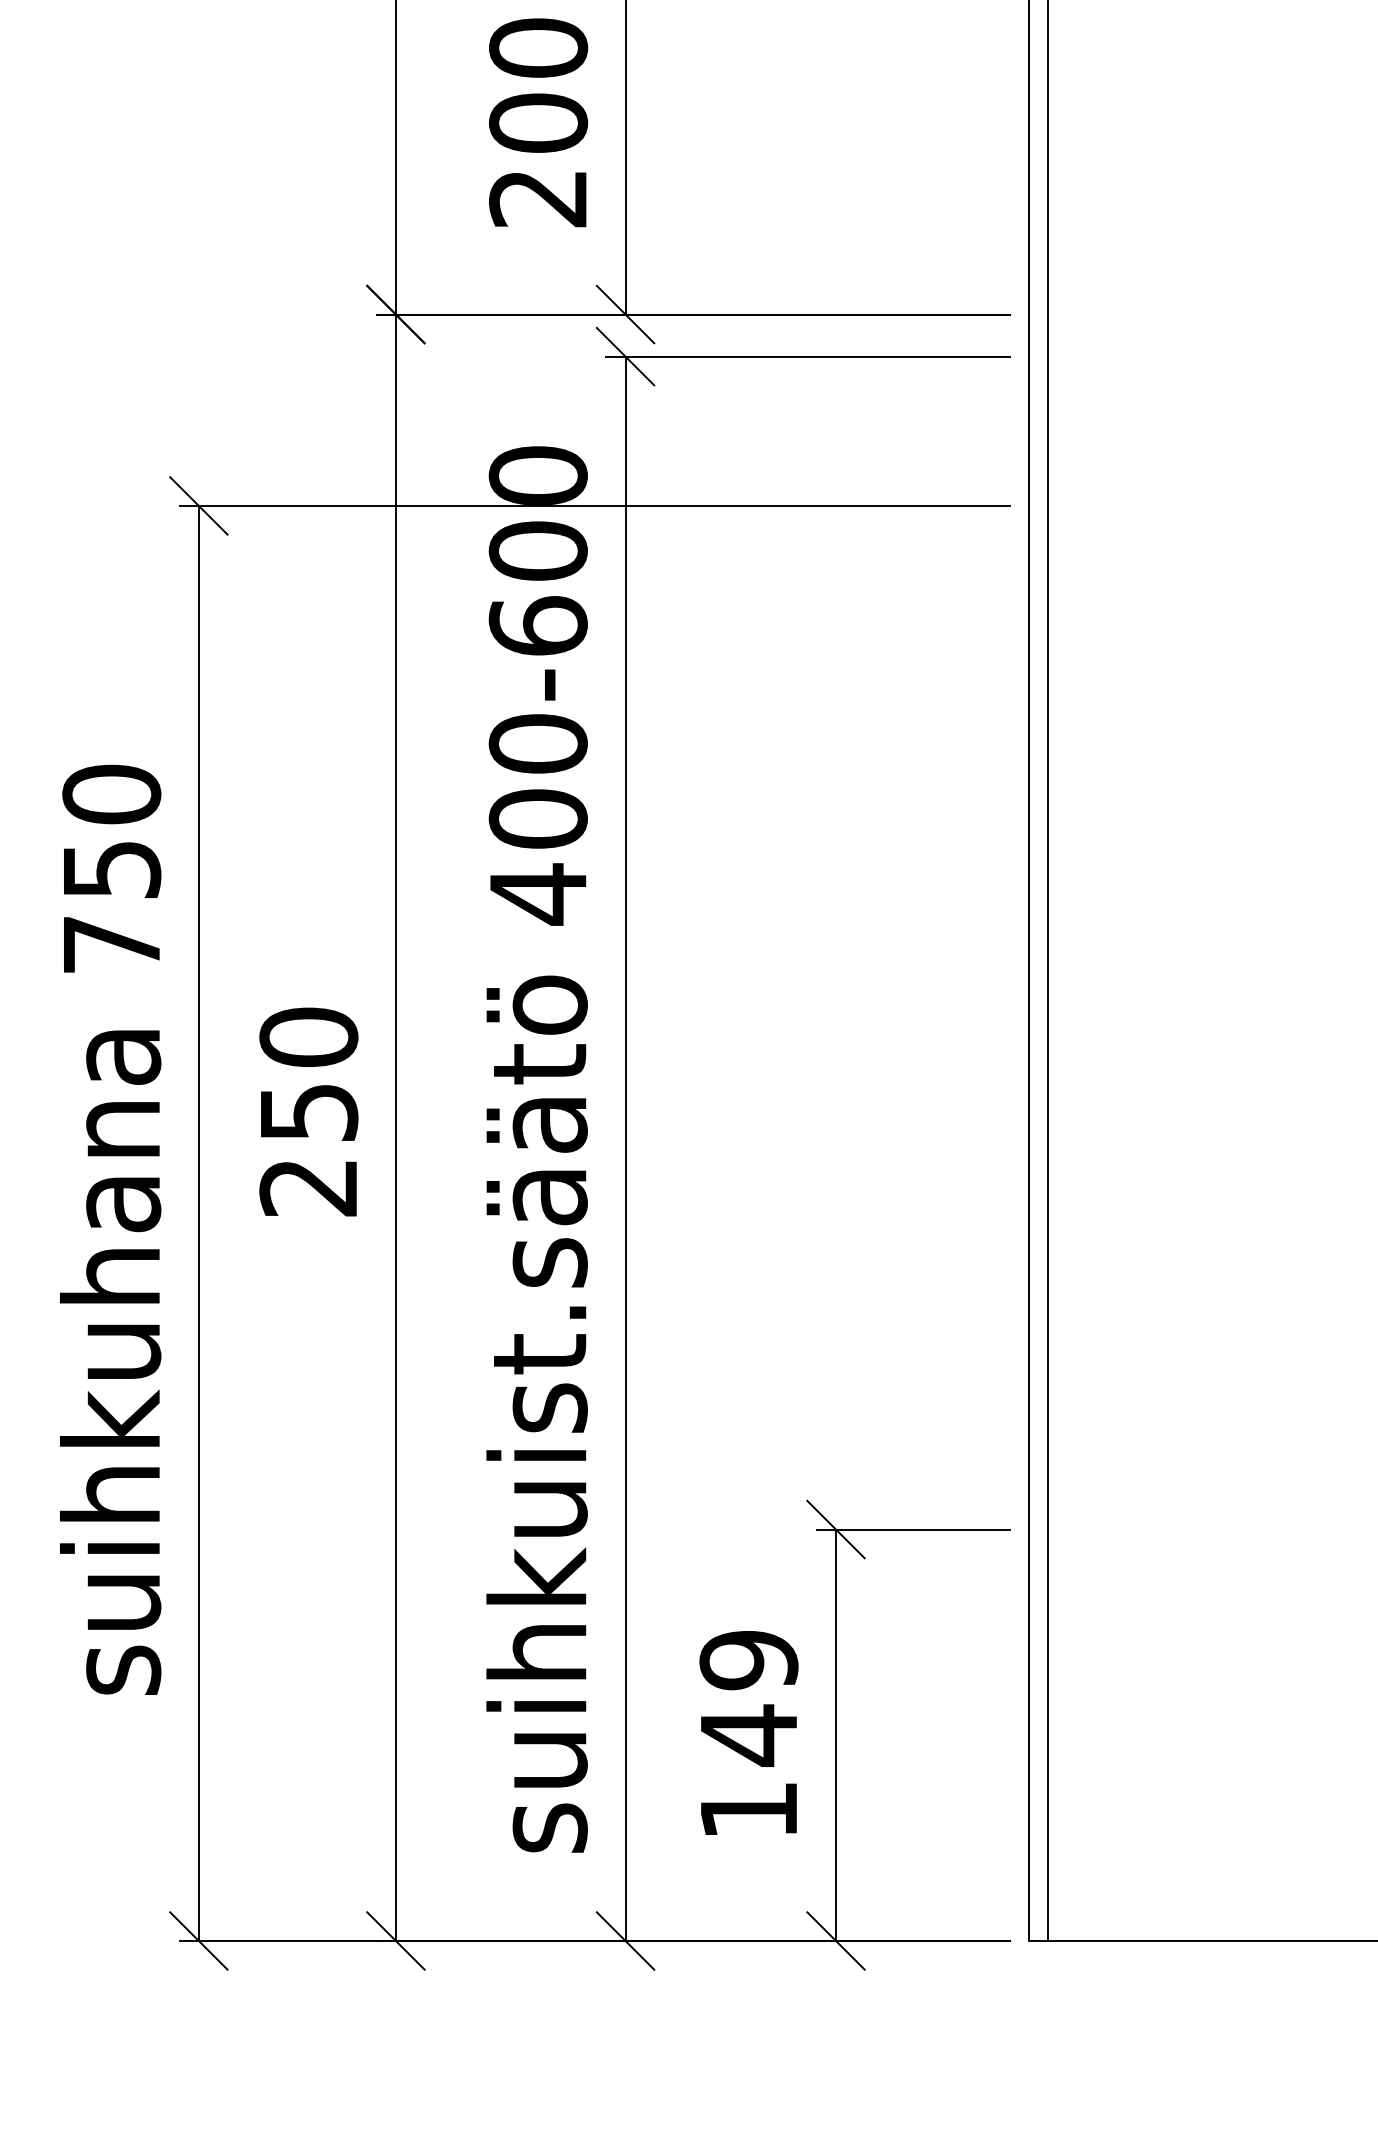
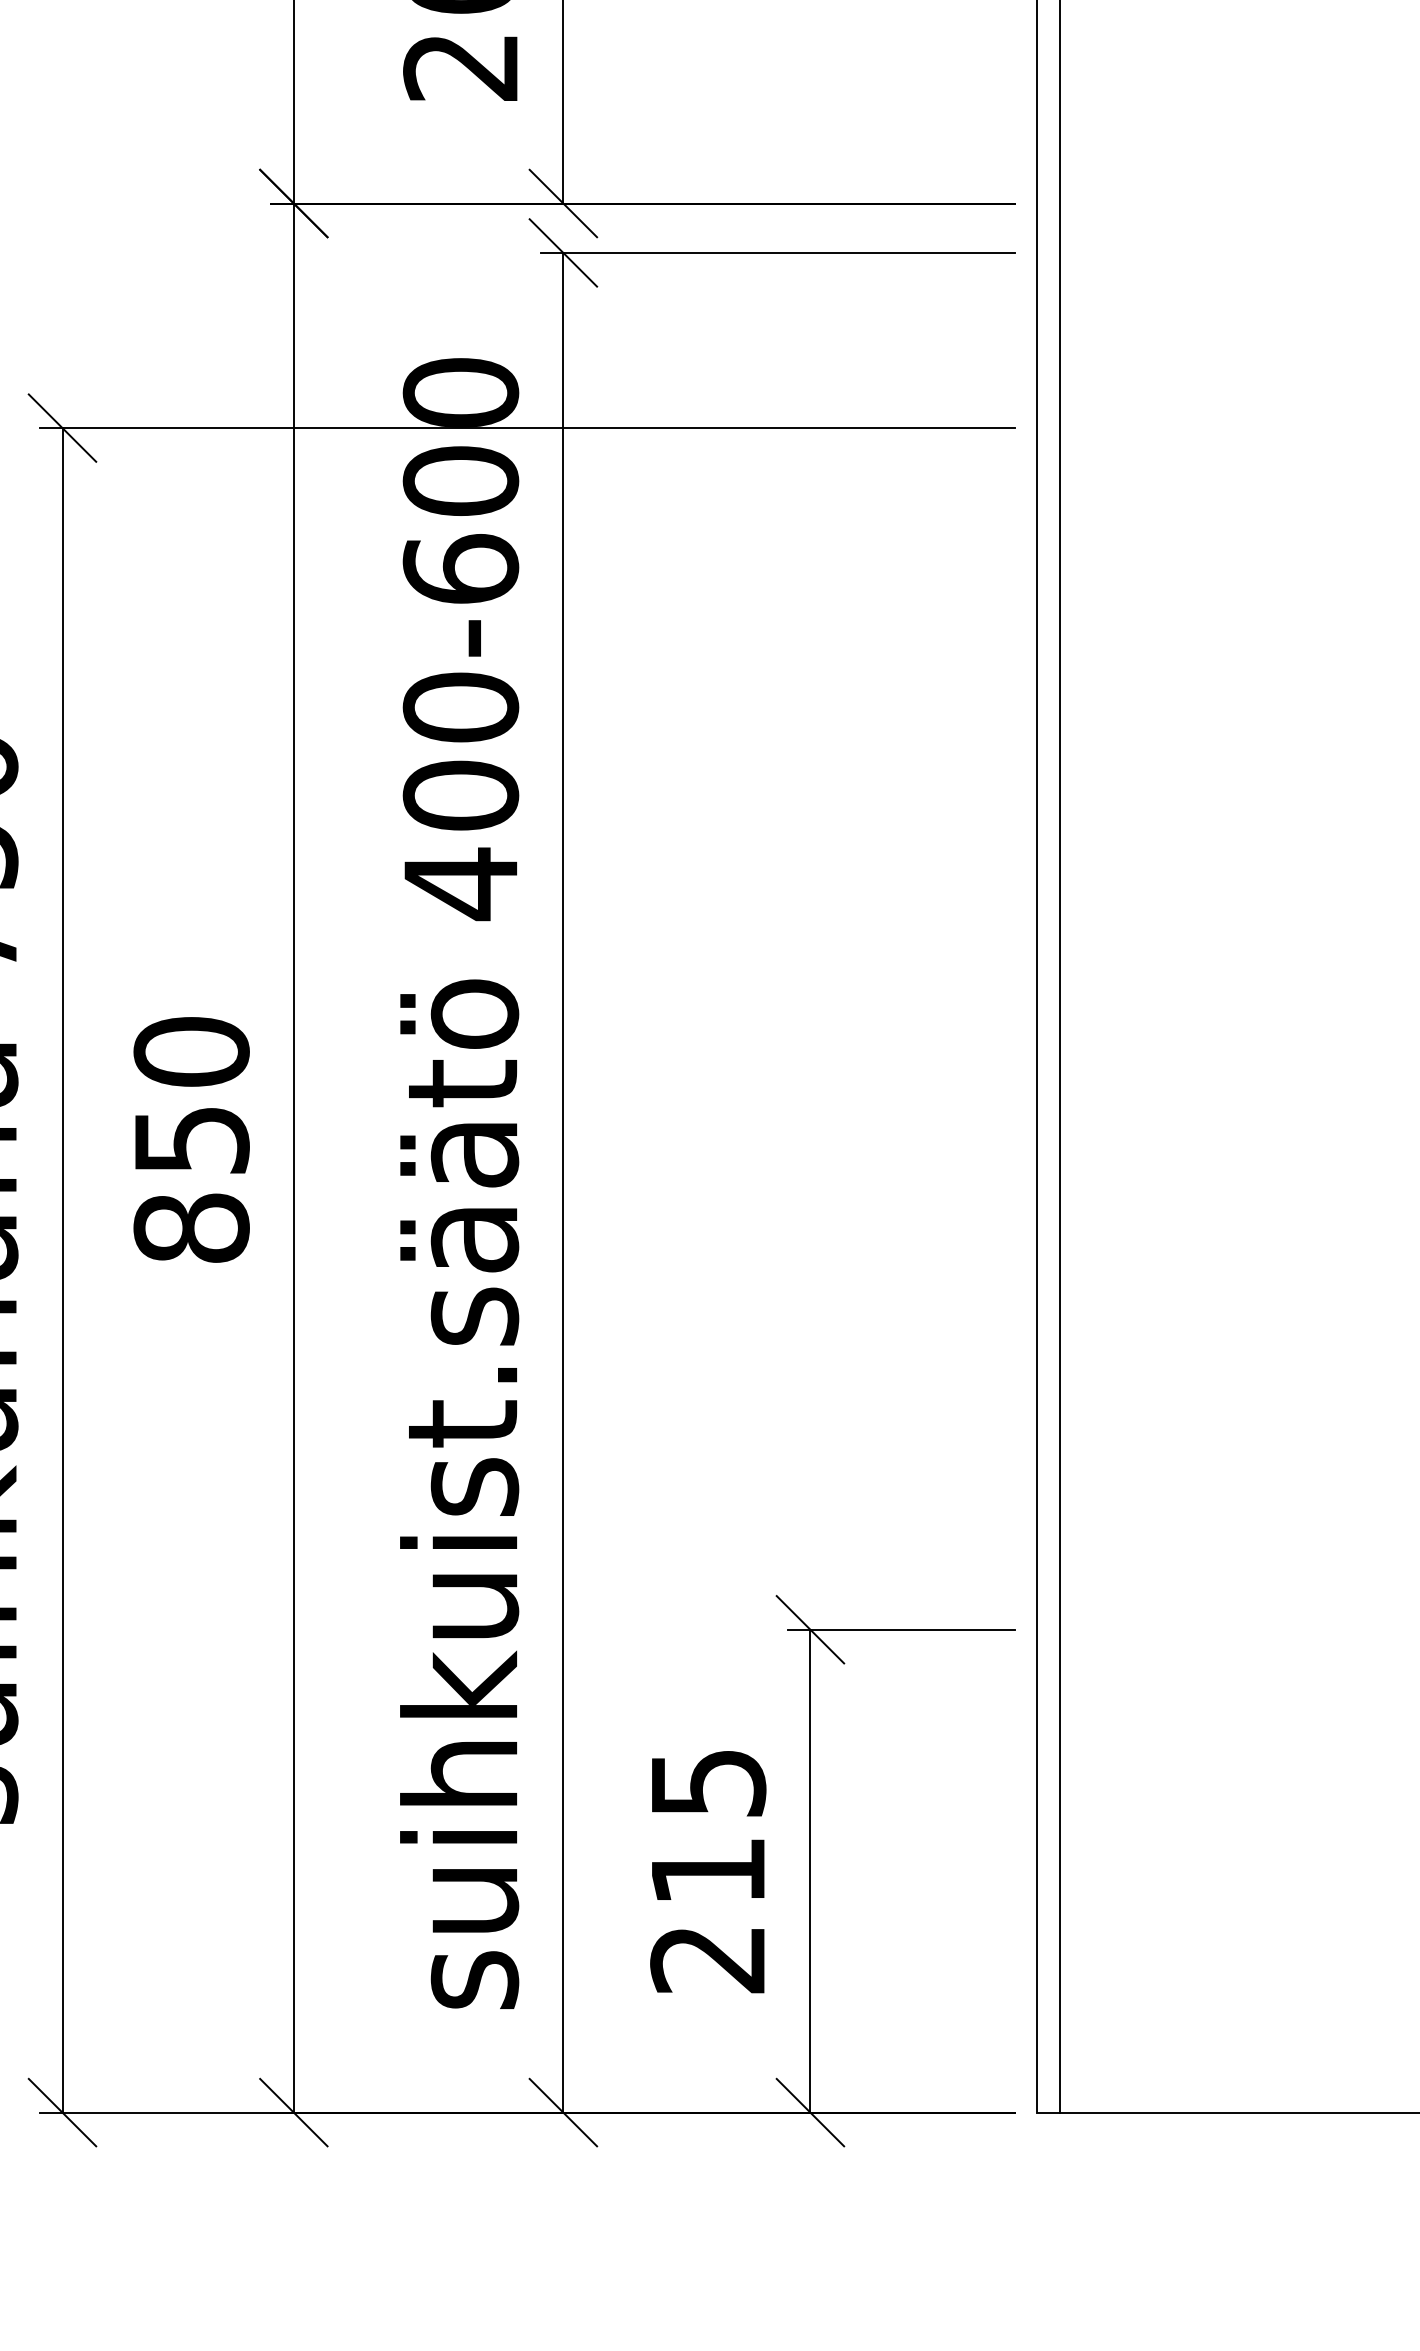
text: (308, 1187) -> (191, 1228), 250 -> 850
text: (748, 1735) -> (707, 1871), 149 -> 215

